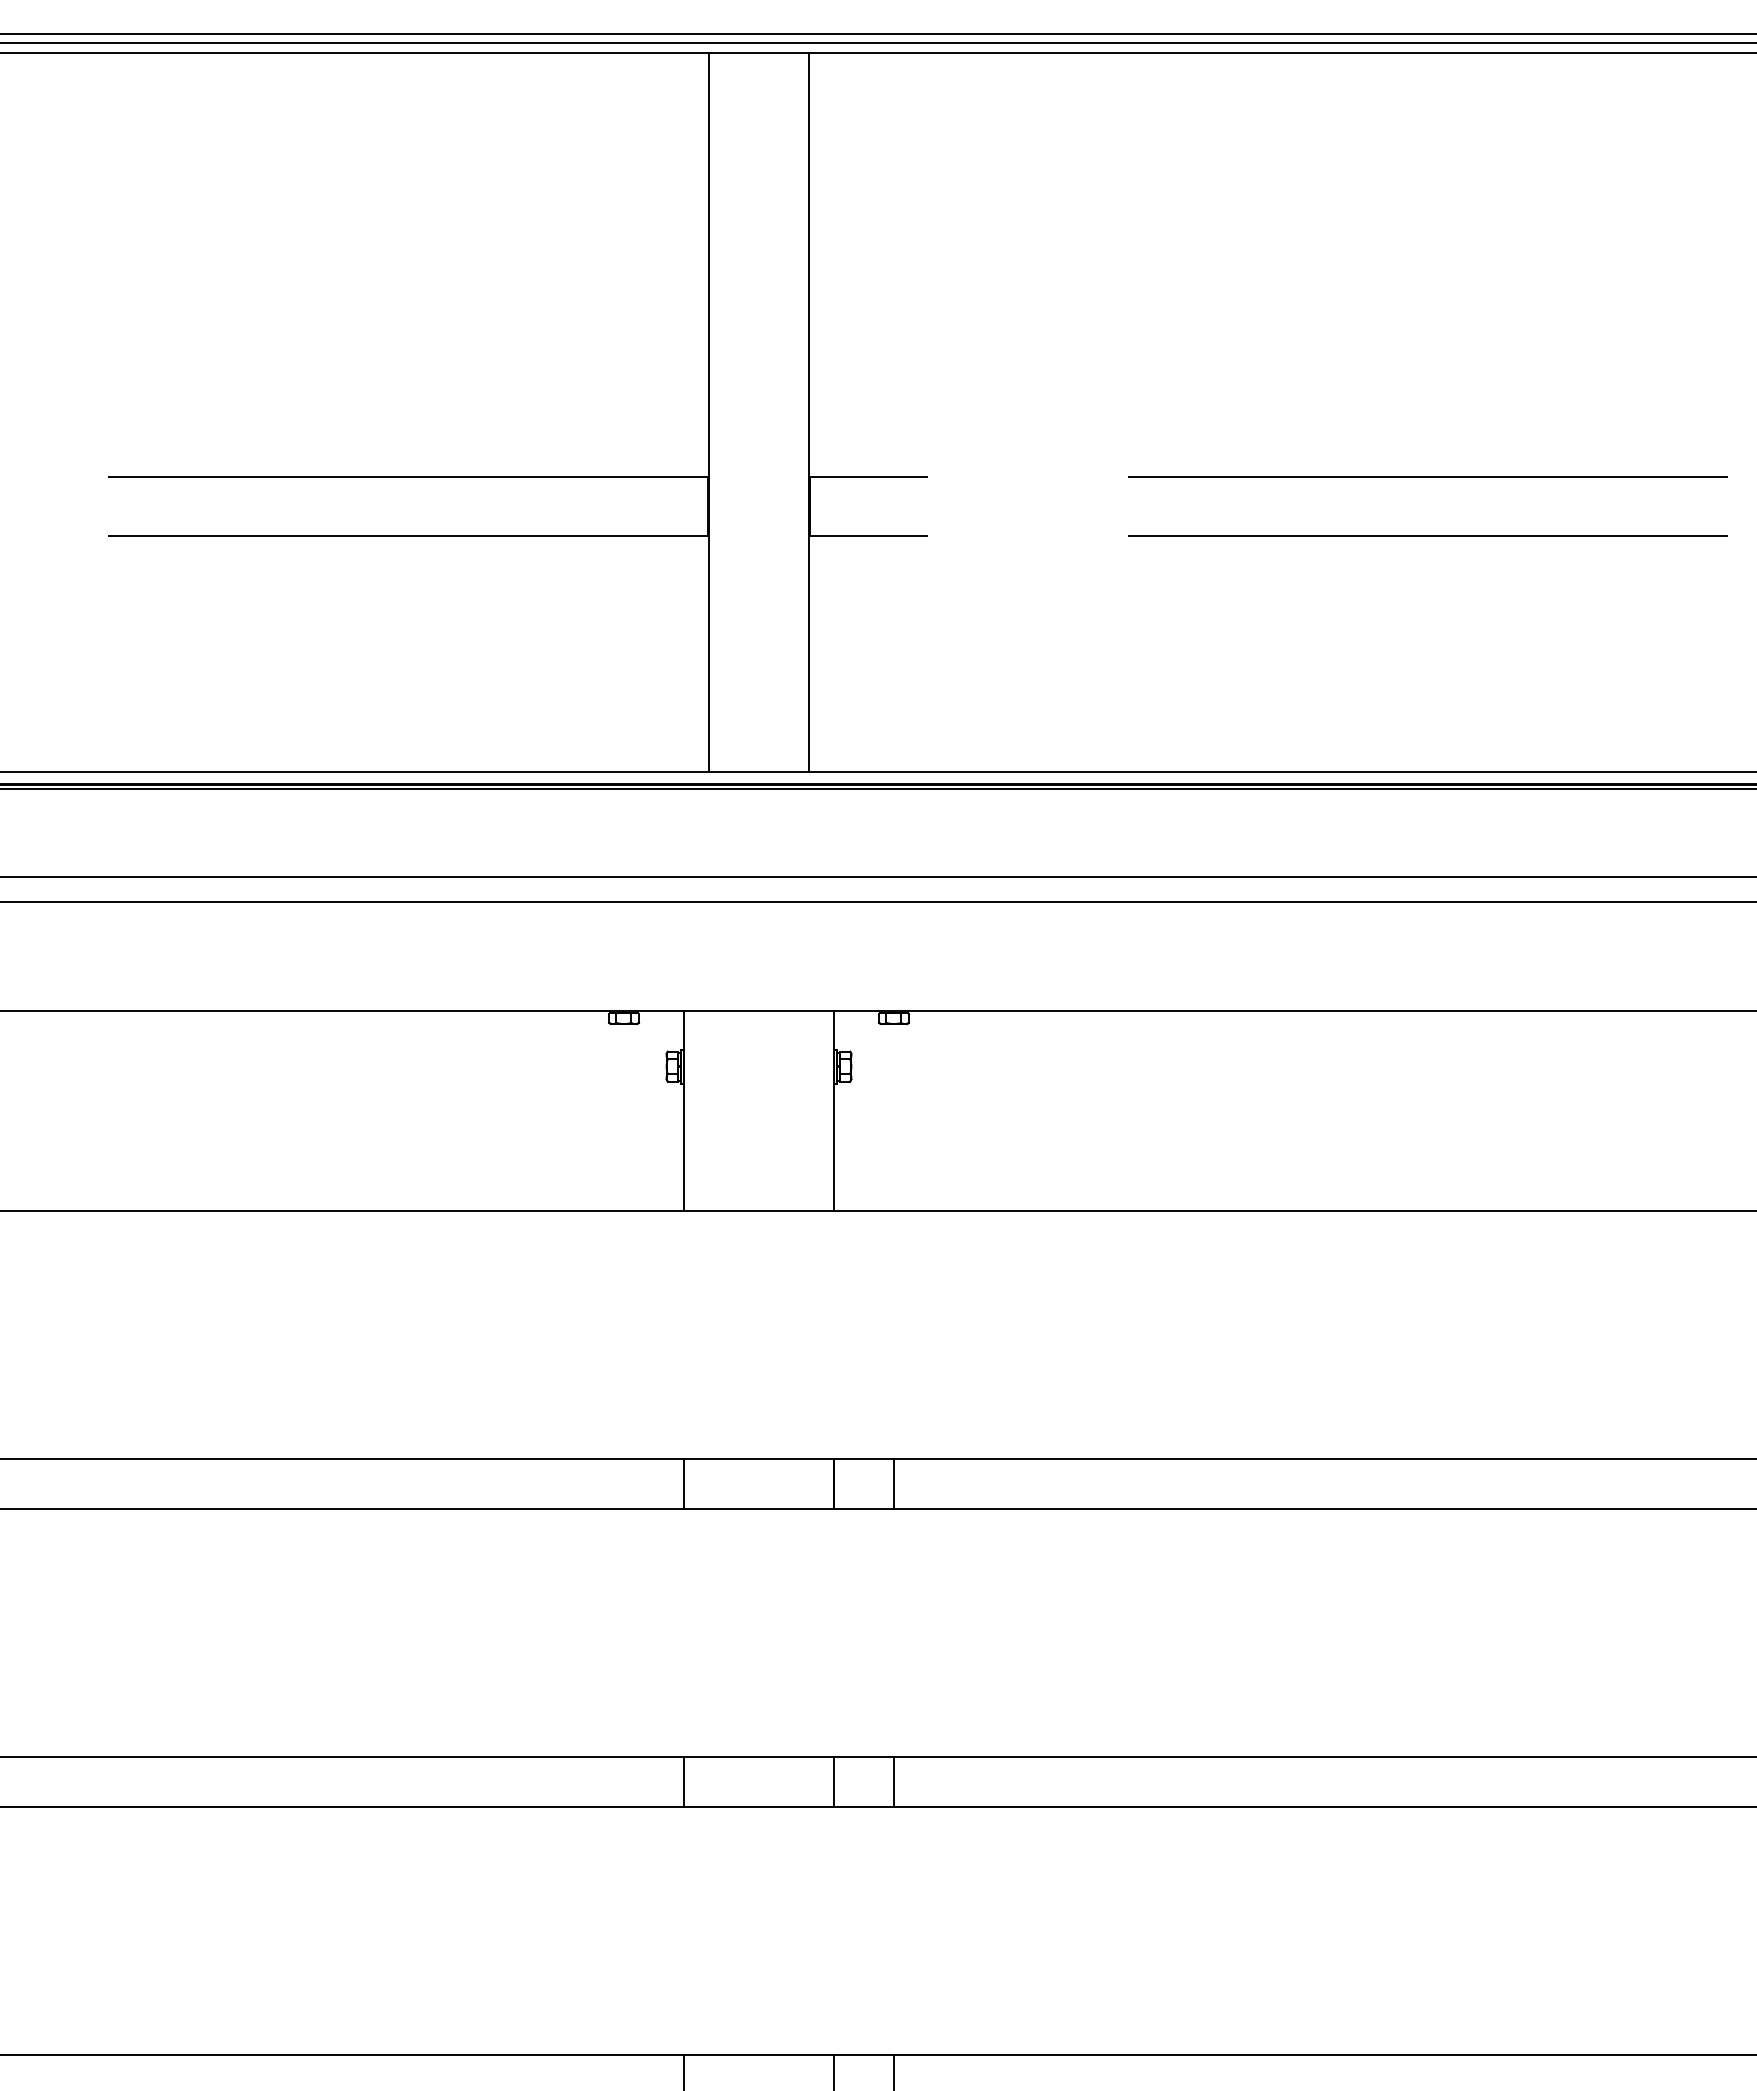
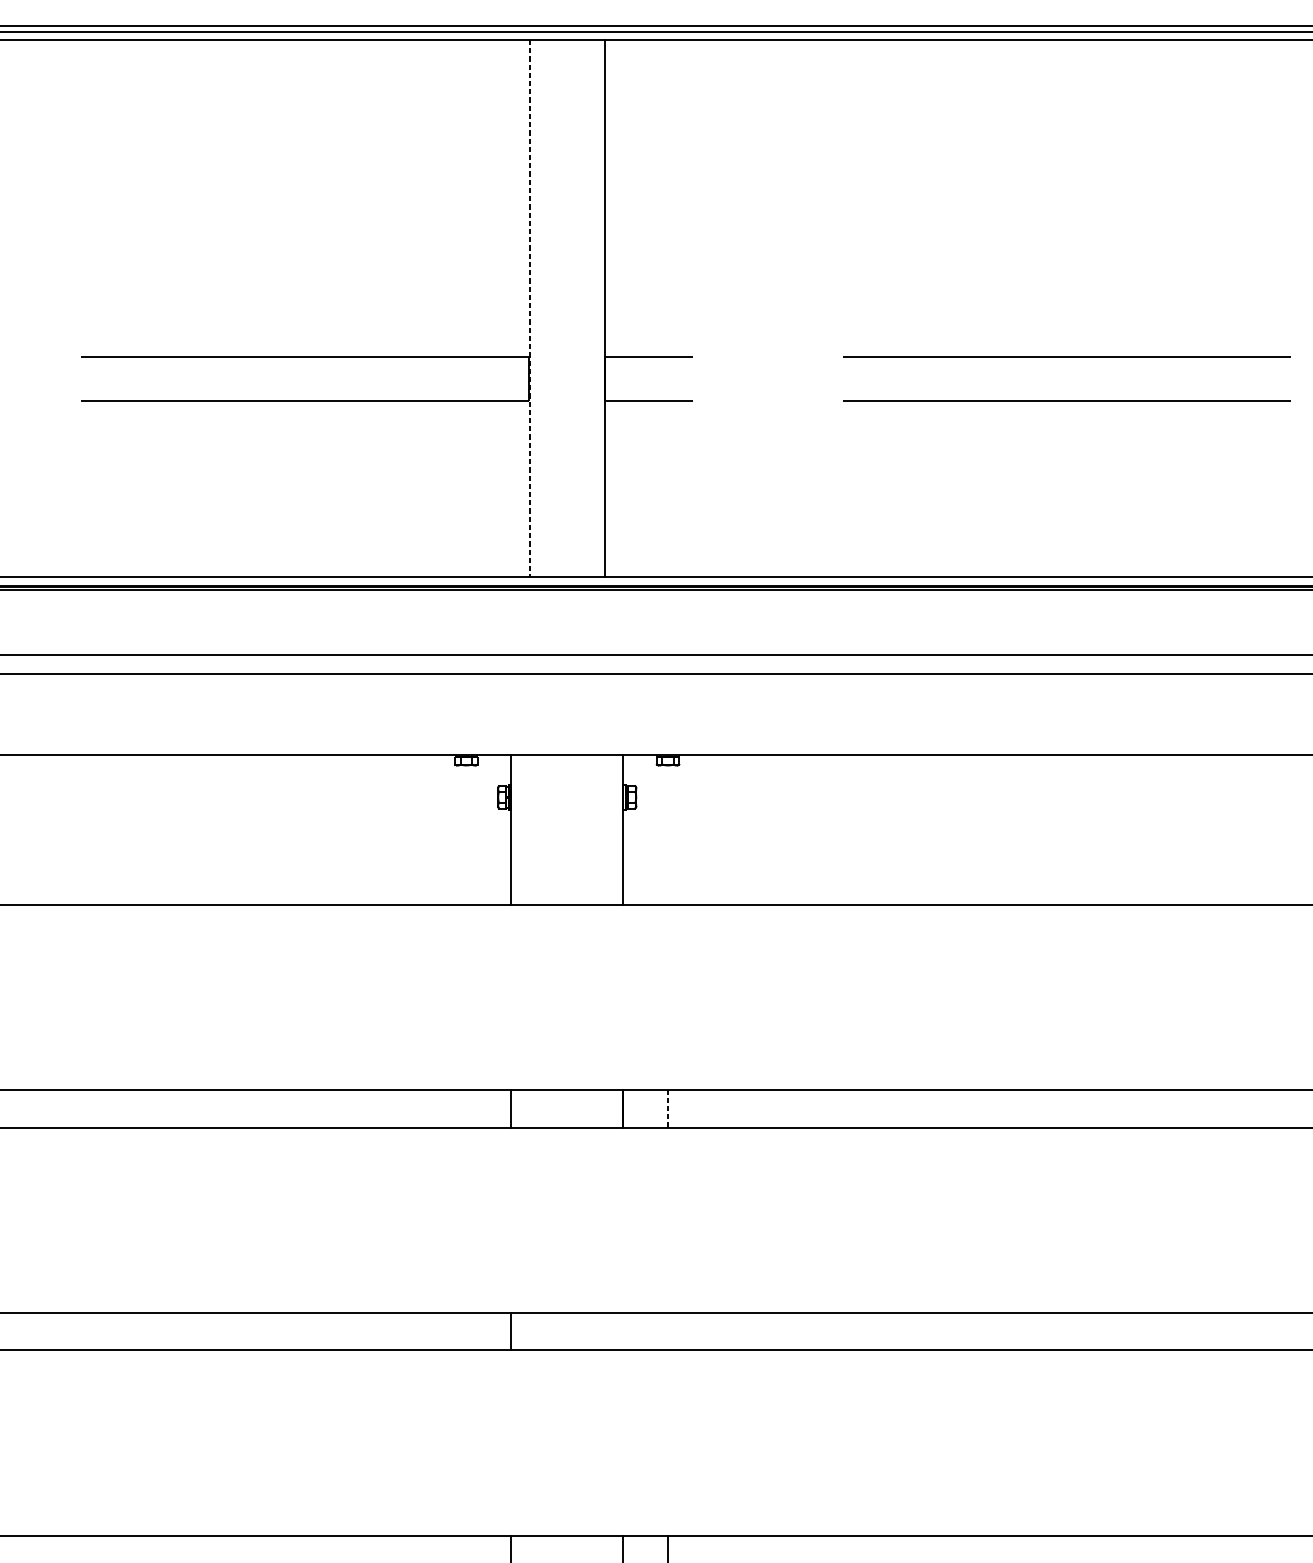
line: (709, 413) -> (530, 309), solid -> dashed
line: (893, 1483) -> (667, 1108), solid -> dashed
line: (833, 1781) -> (622, 1331), removed
line: (893, 1781) -> (667, 1331), removed

